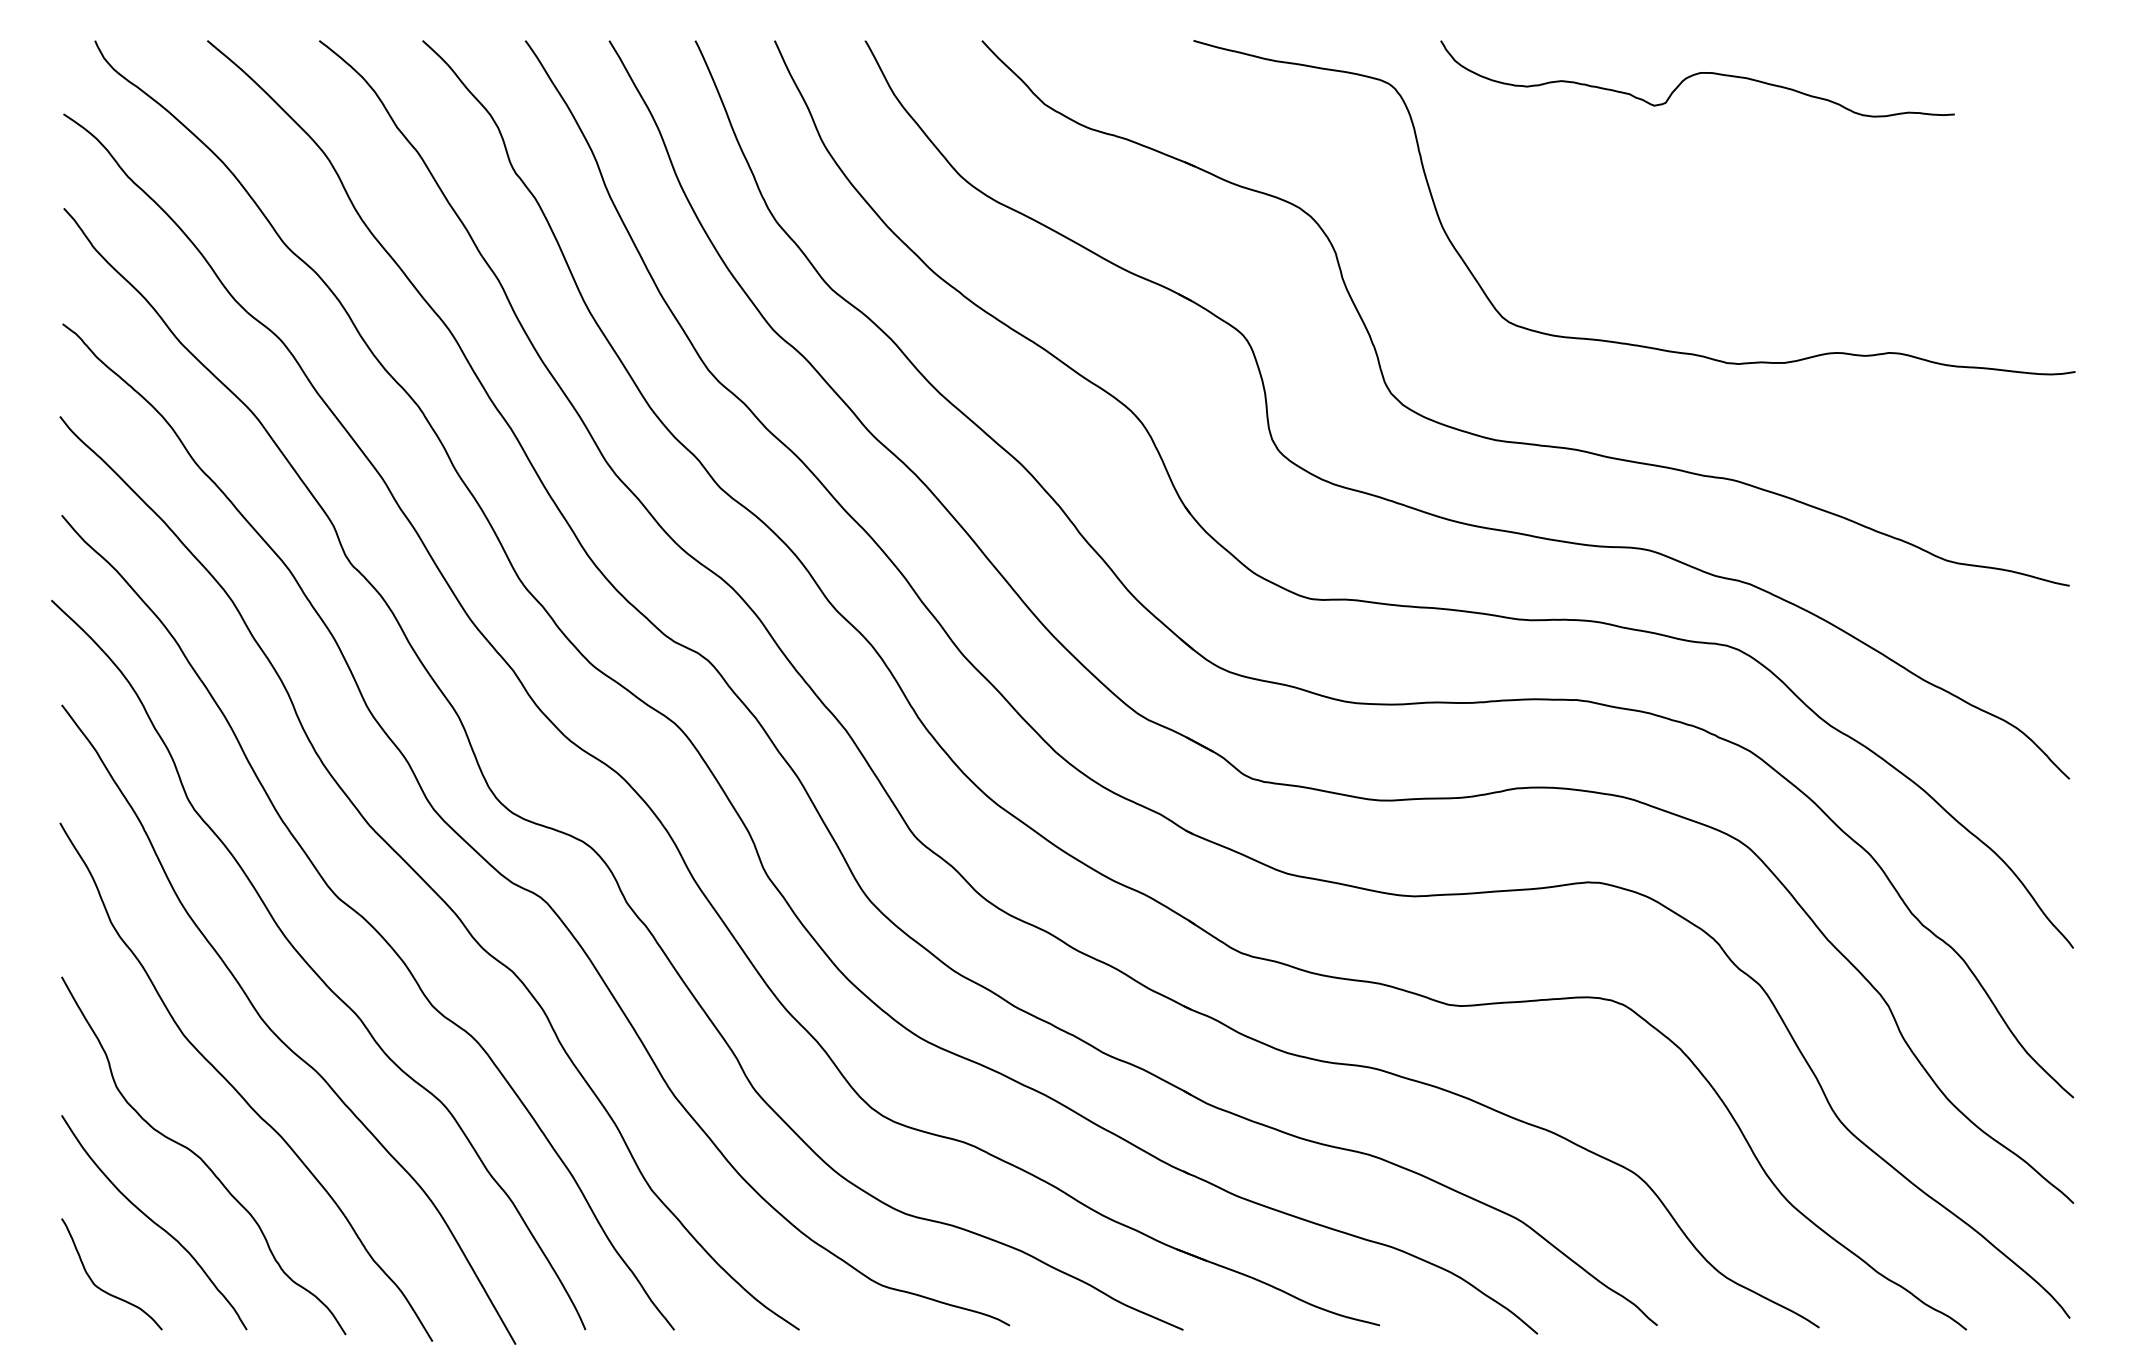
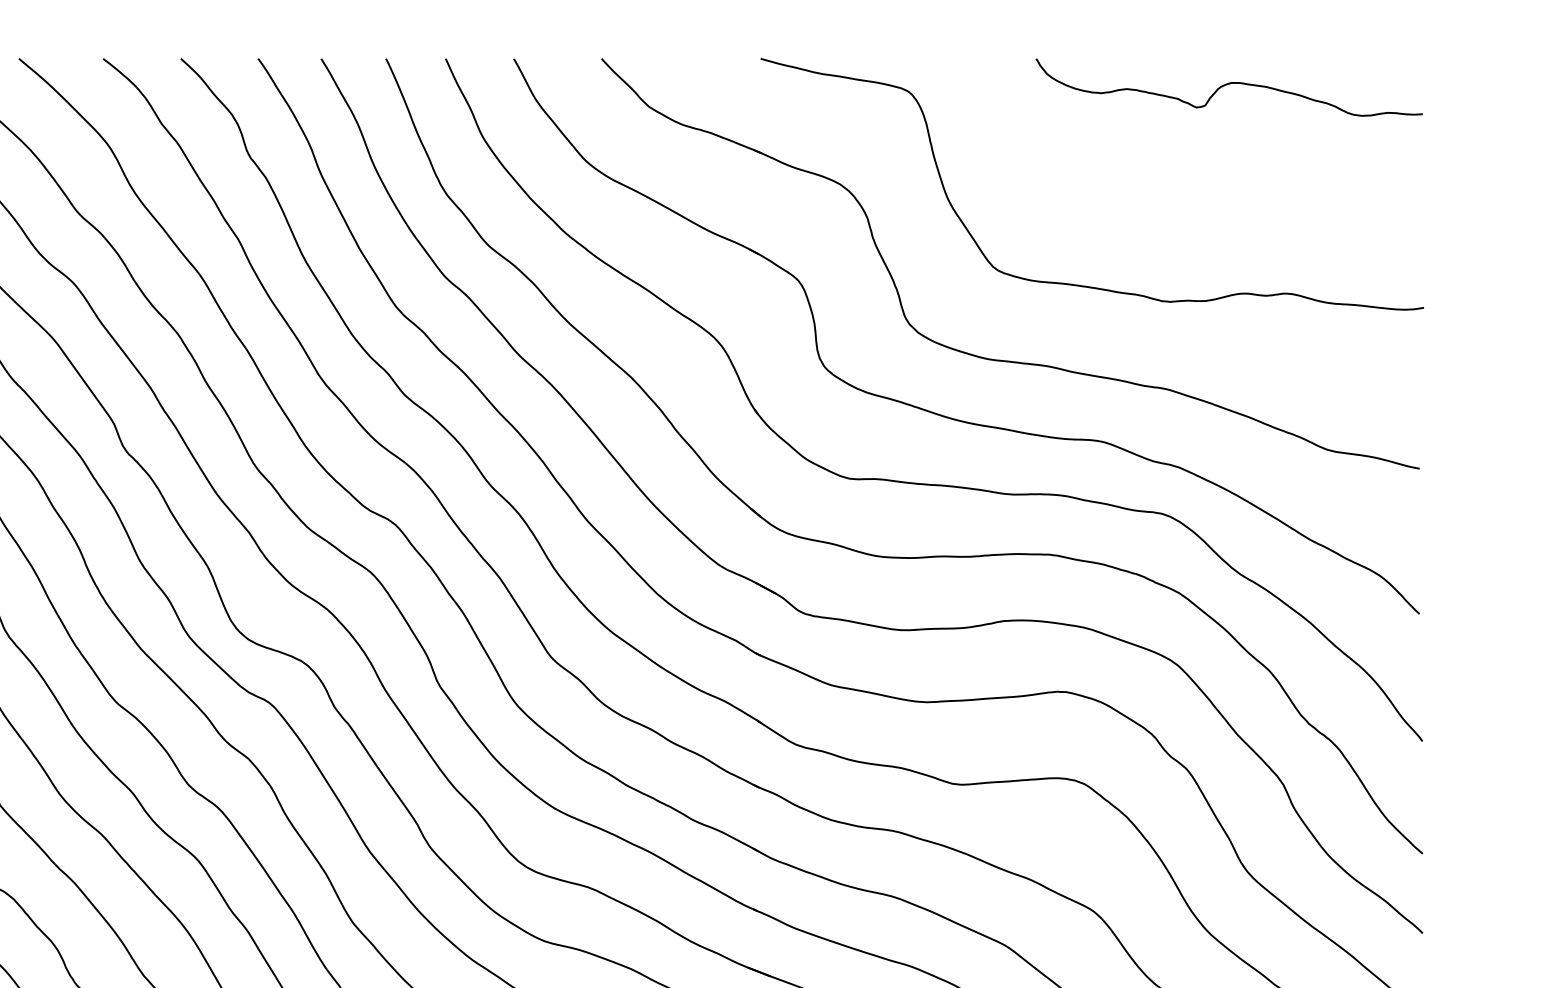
curve: (1695, 75) -> (1227, 84), moved

